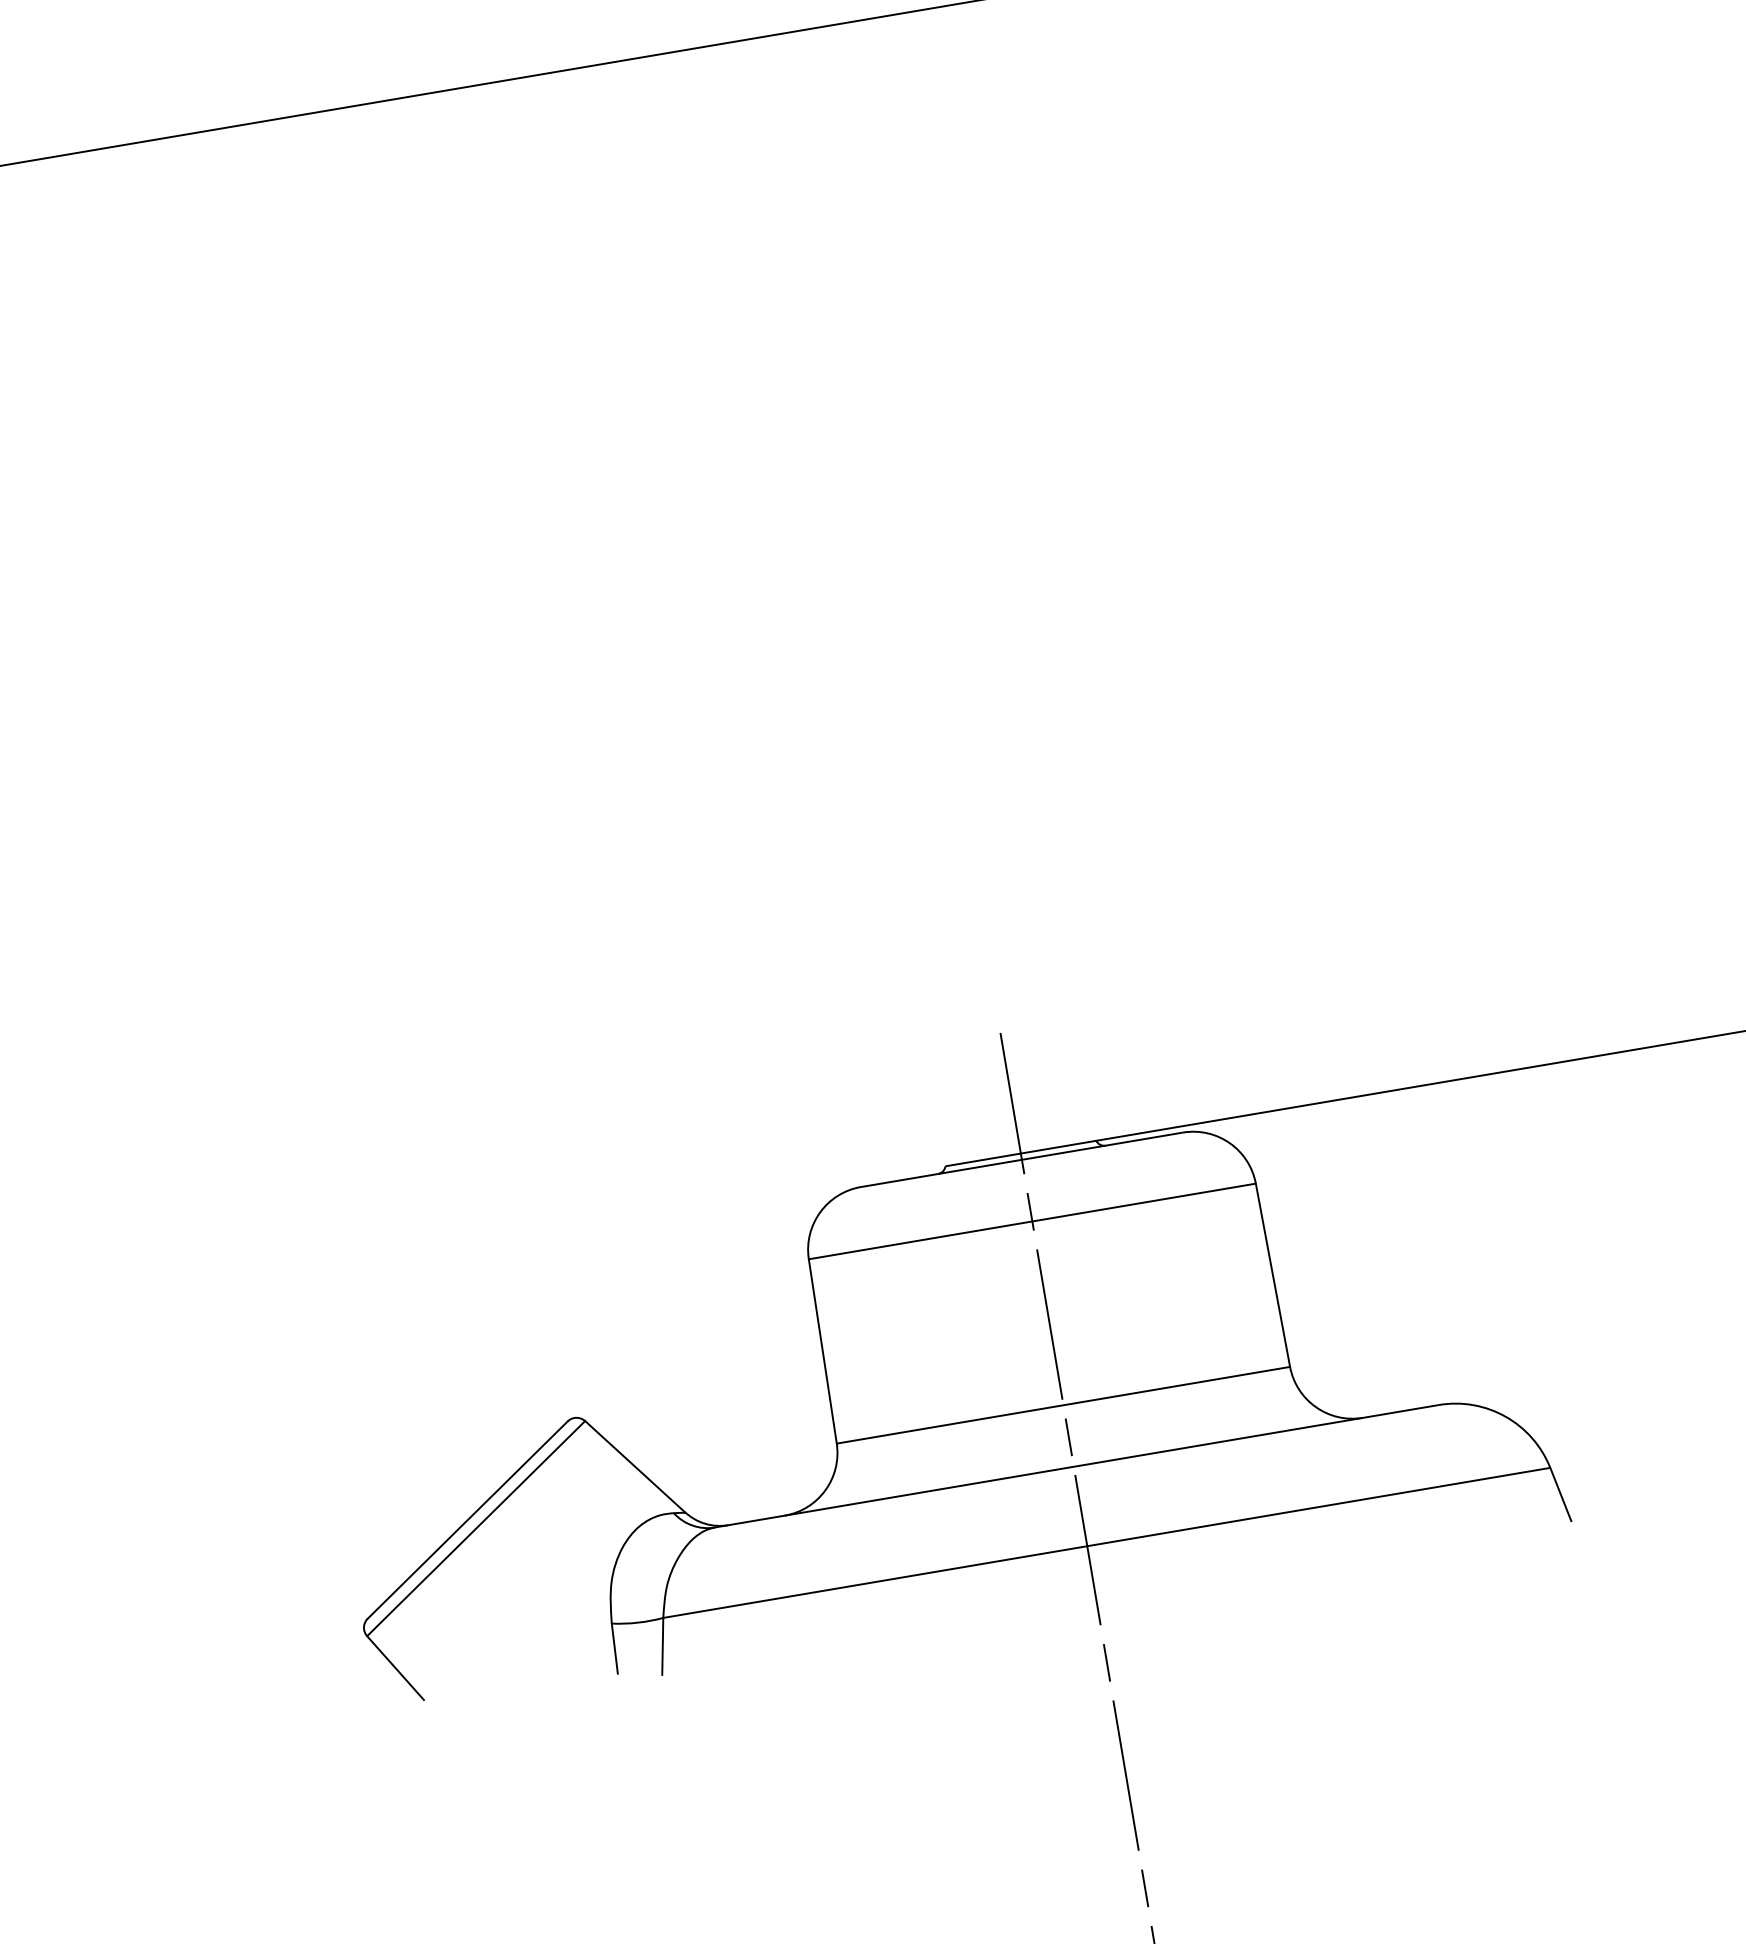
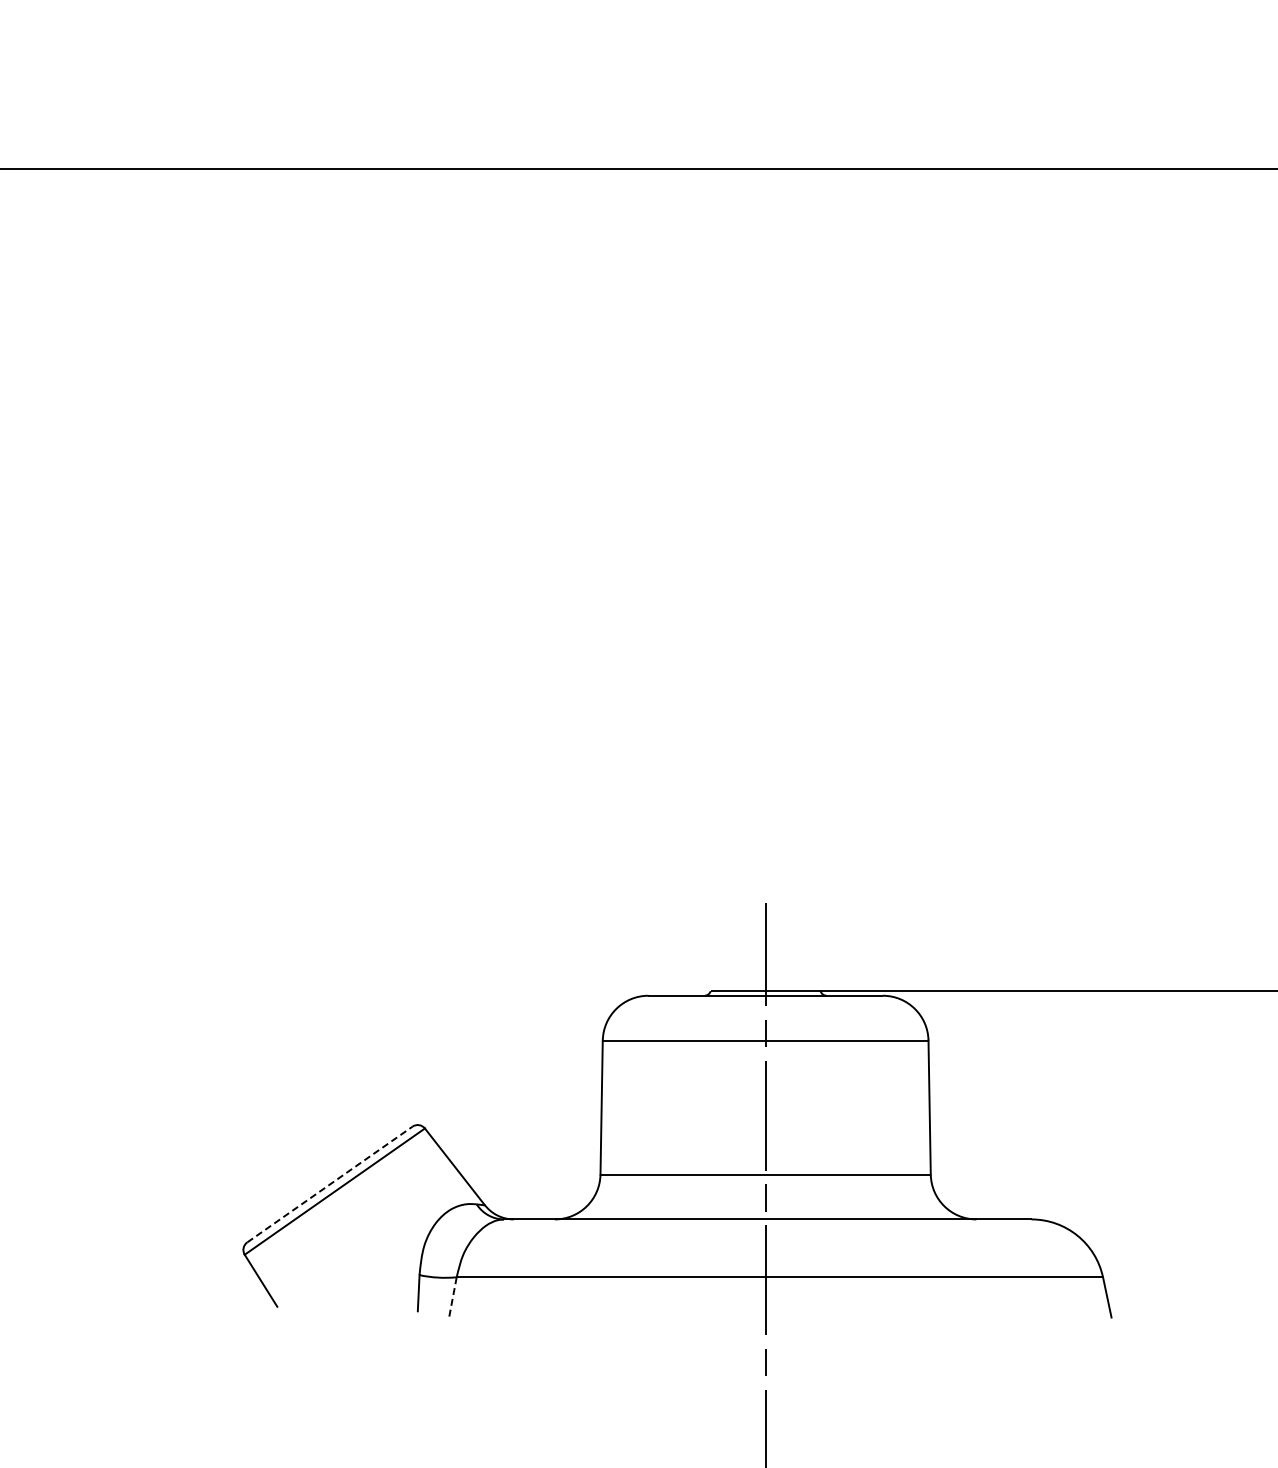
line: (467, 1520) -> (329, 1184), solid -> dashed
line: (662, 1646) -> (452, 1297), solid -> dashed

